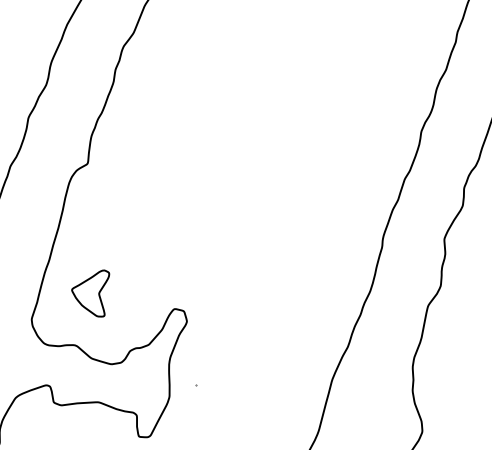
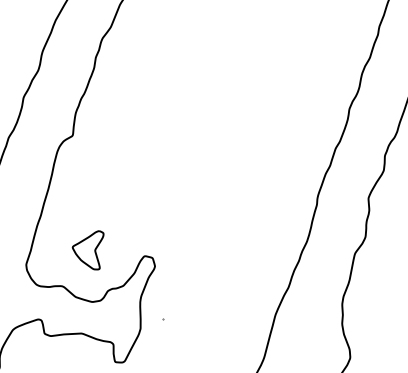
part: (89, 293) -> (87, 250), moved

